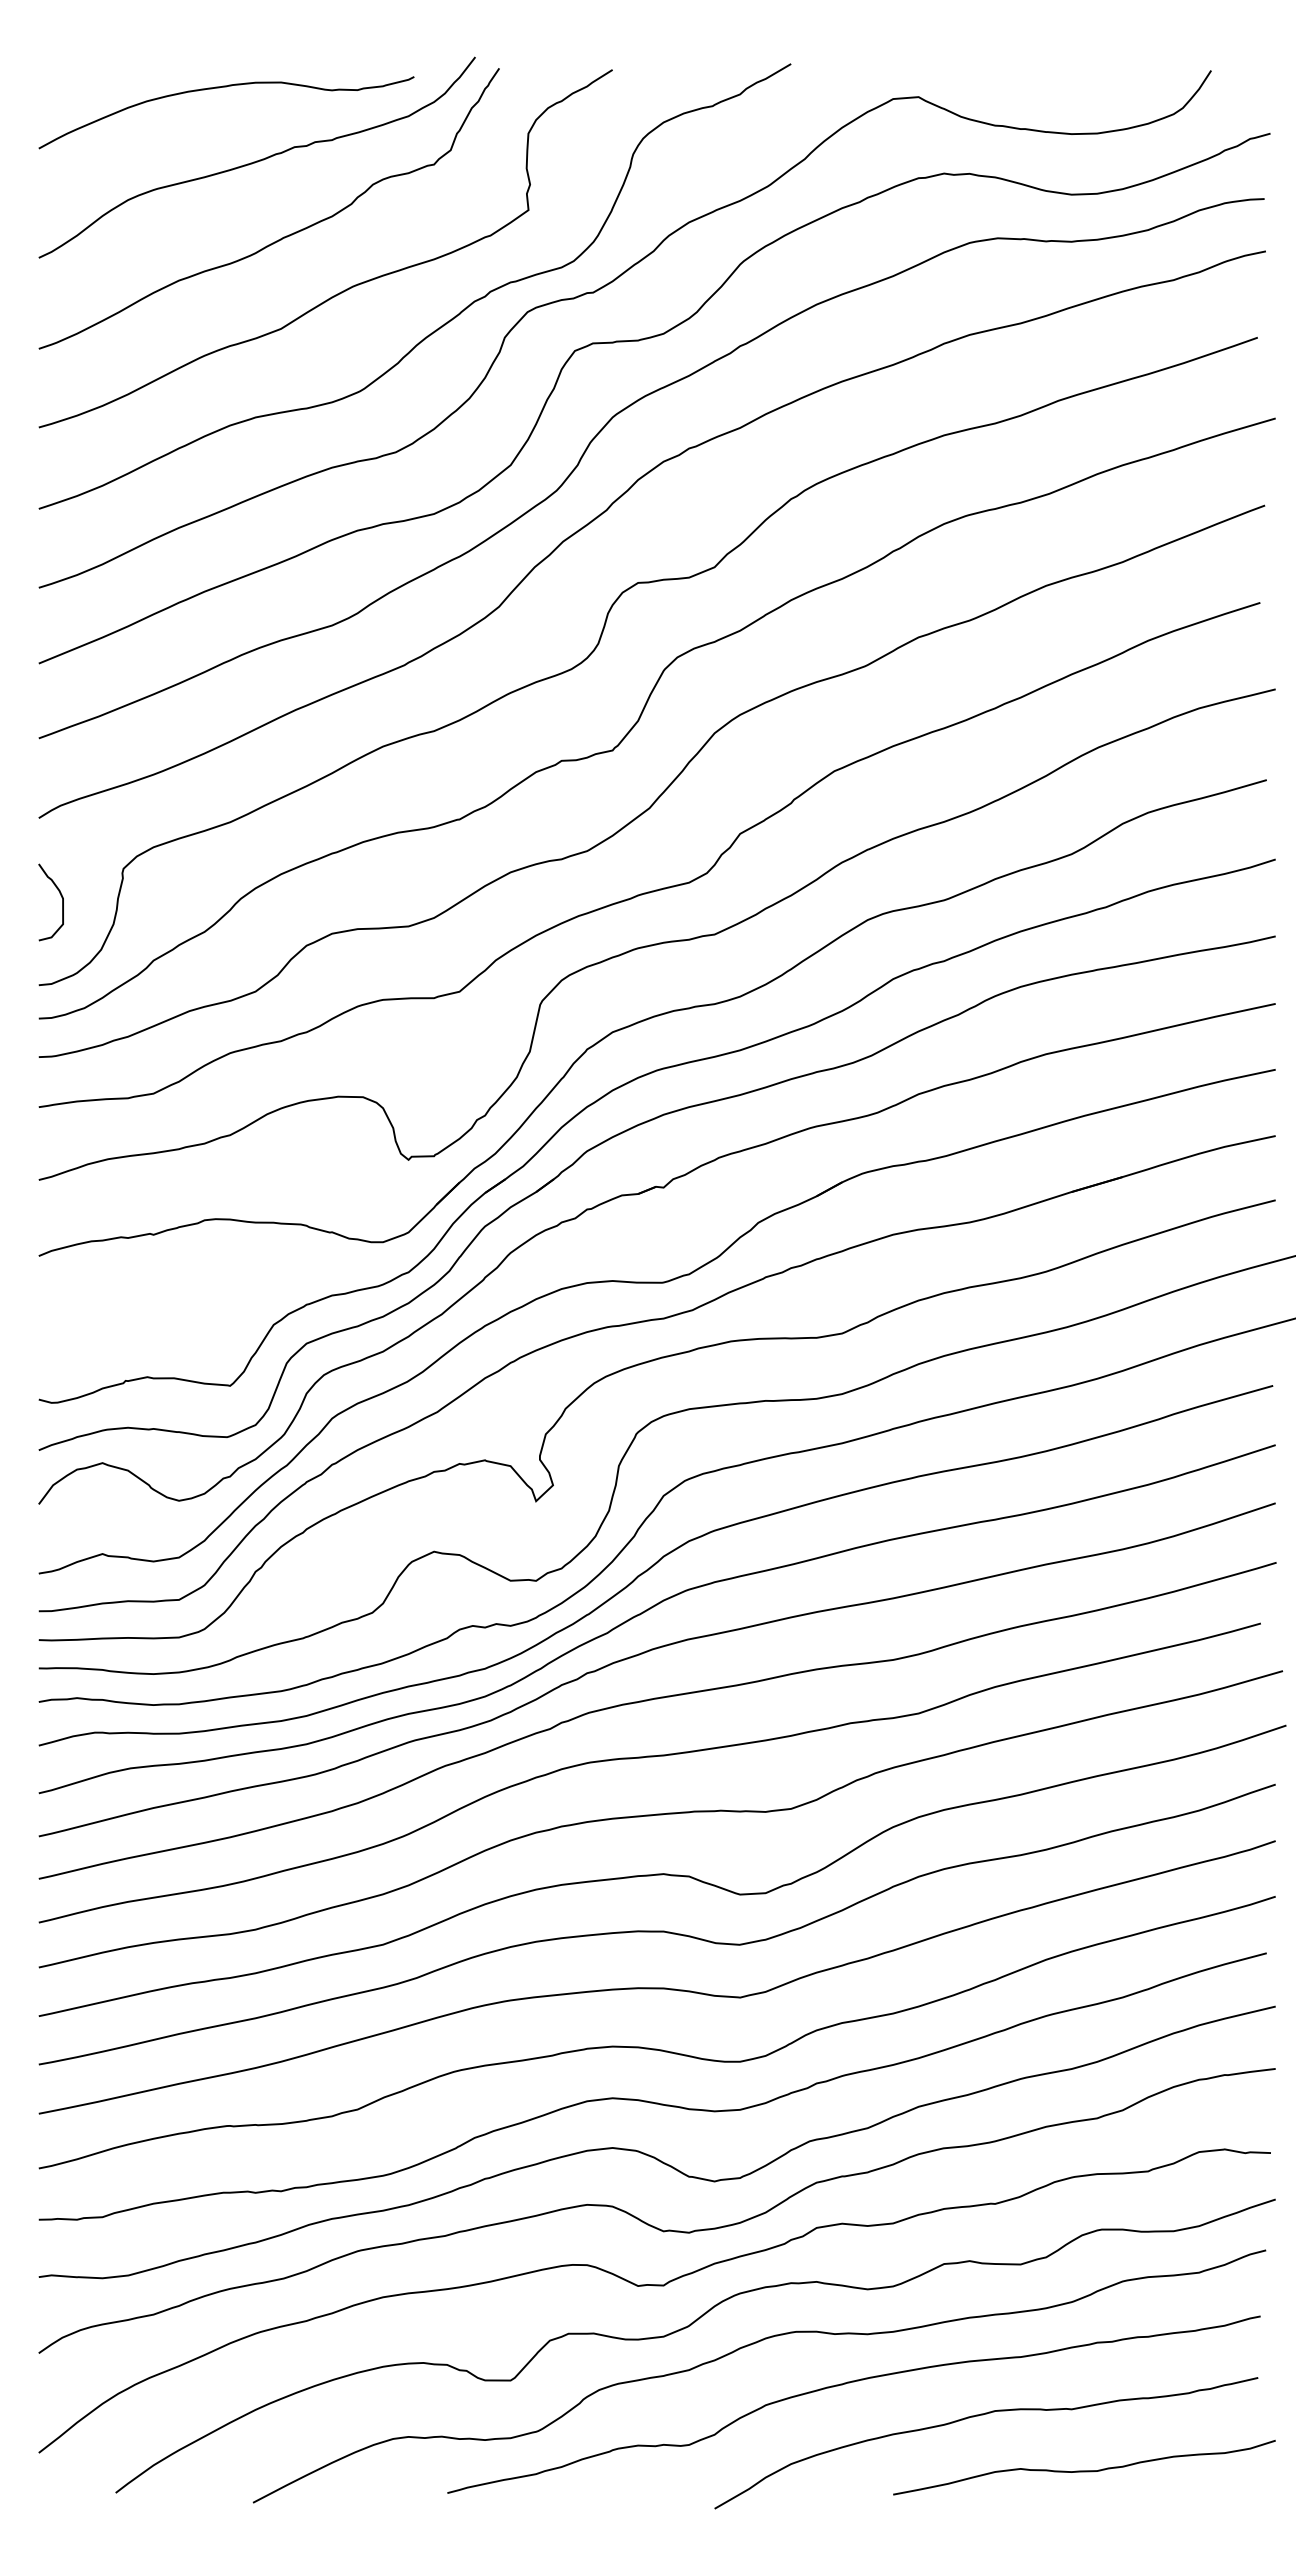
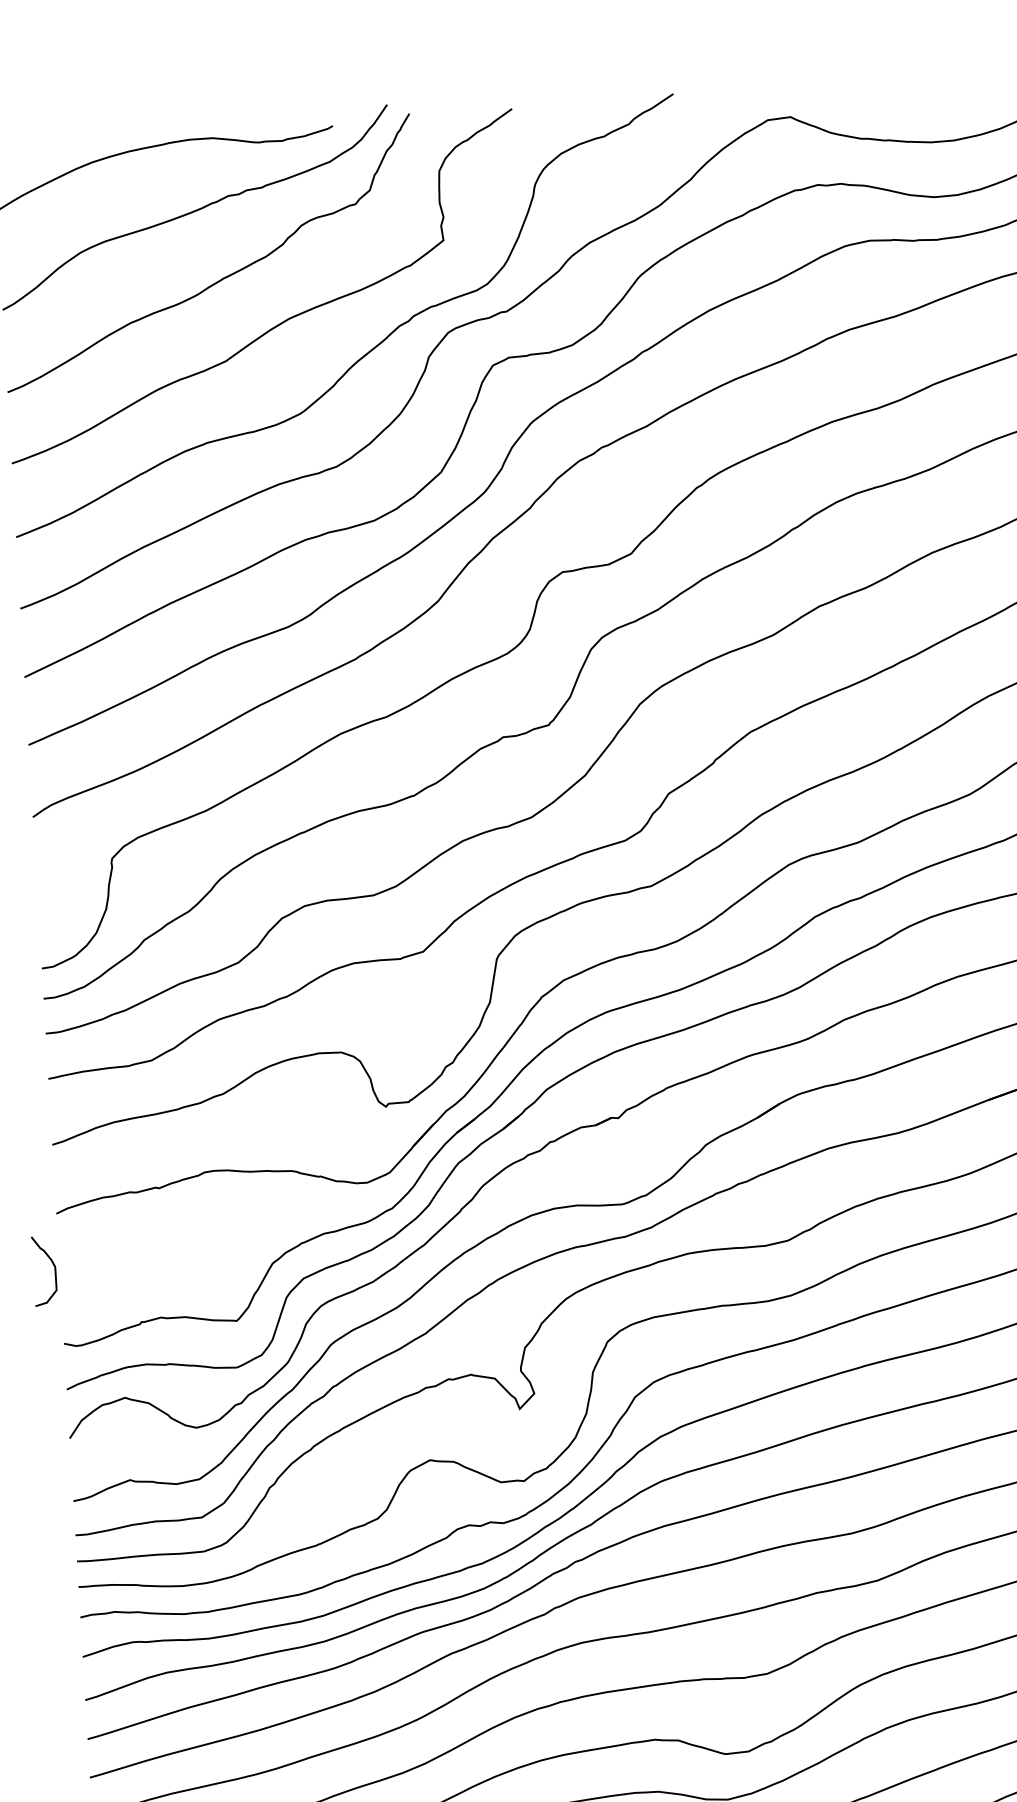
curve: (62, 902) -> (54, 1270), moved

